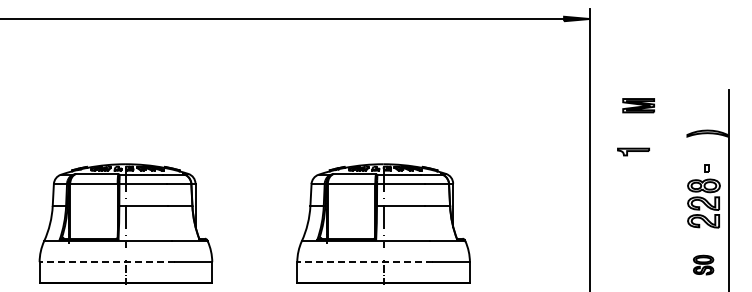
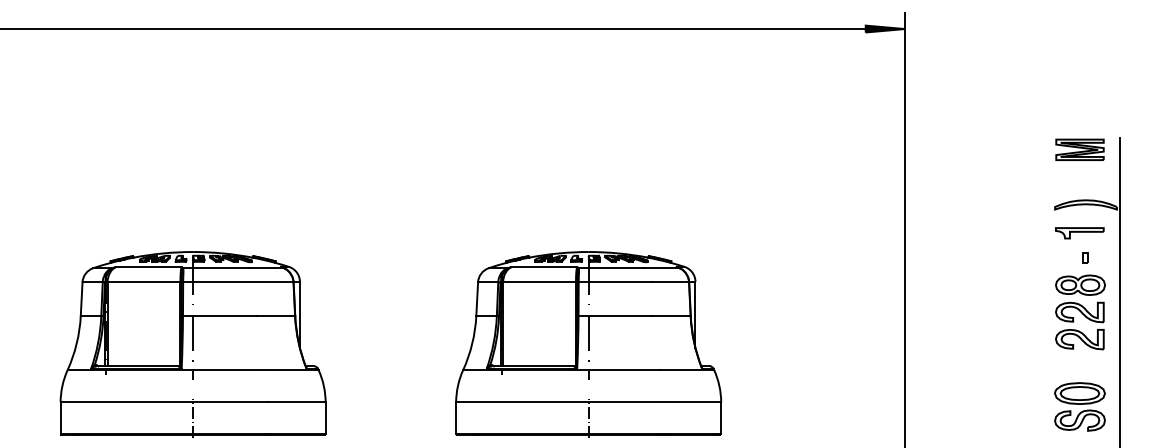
part: (638, 105) -> (1079, 149), moved
part: (633, 151) -> (1079, 232), moved
line: (107, 262) -> (164, 402), dashed -> solid
line: (364, 262) -> (559, 402), dashed -> solid
part: (703, 264) -> (1079, 405), size x1.67

